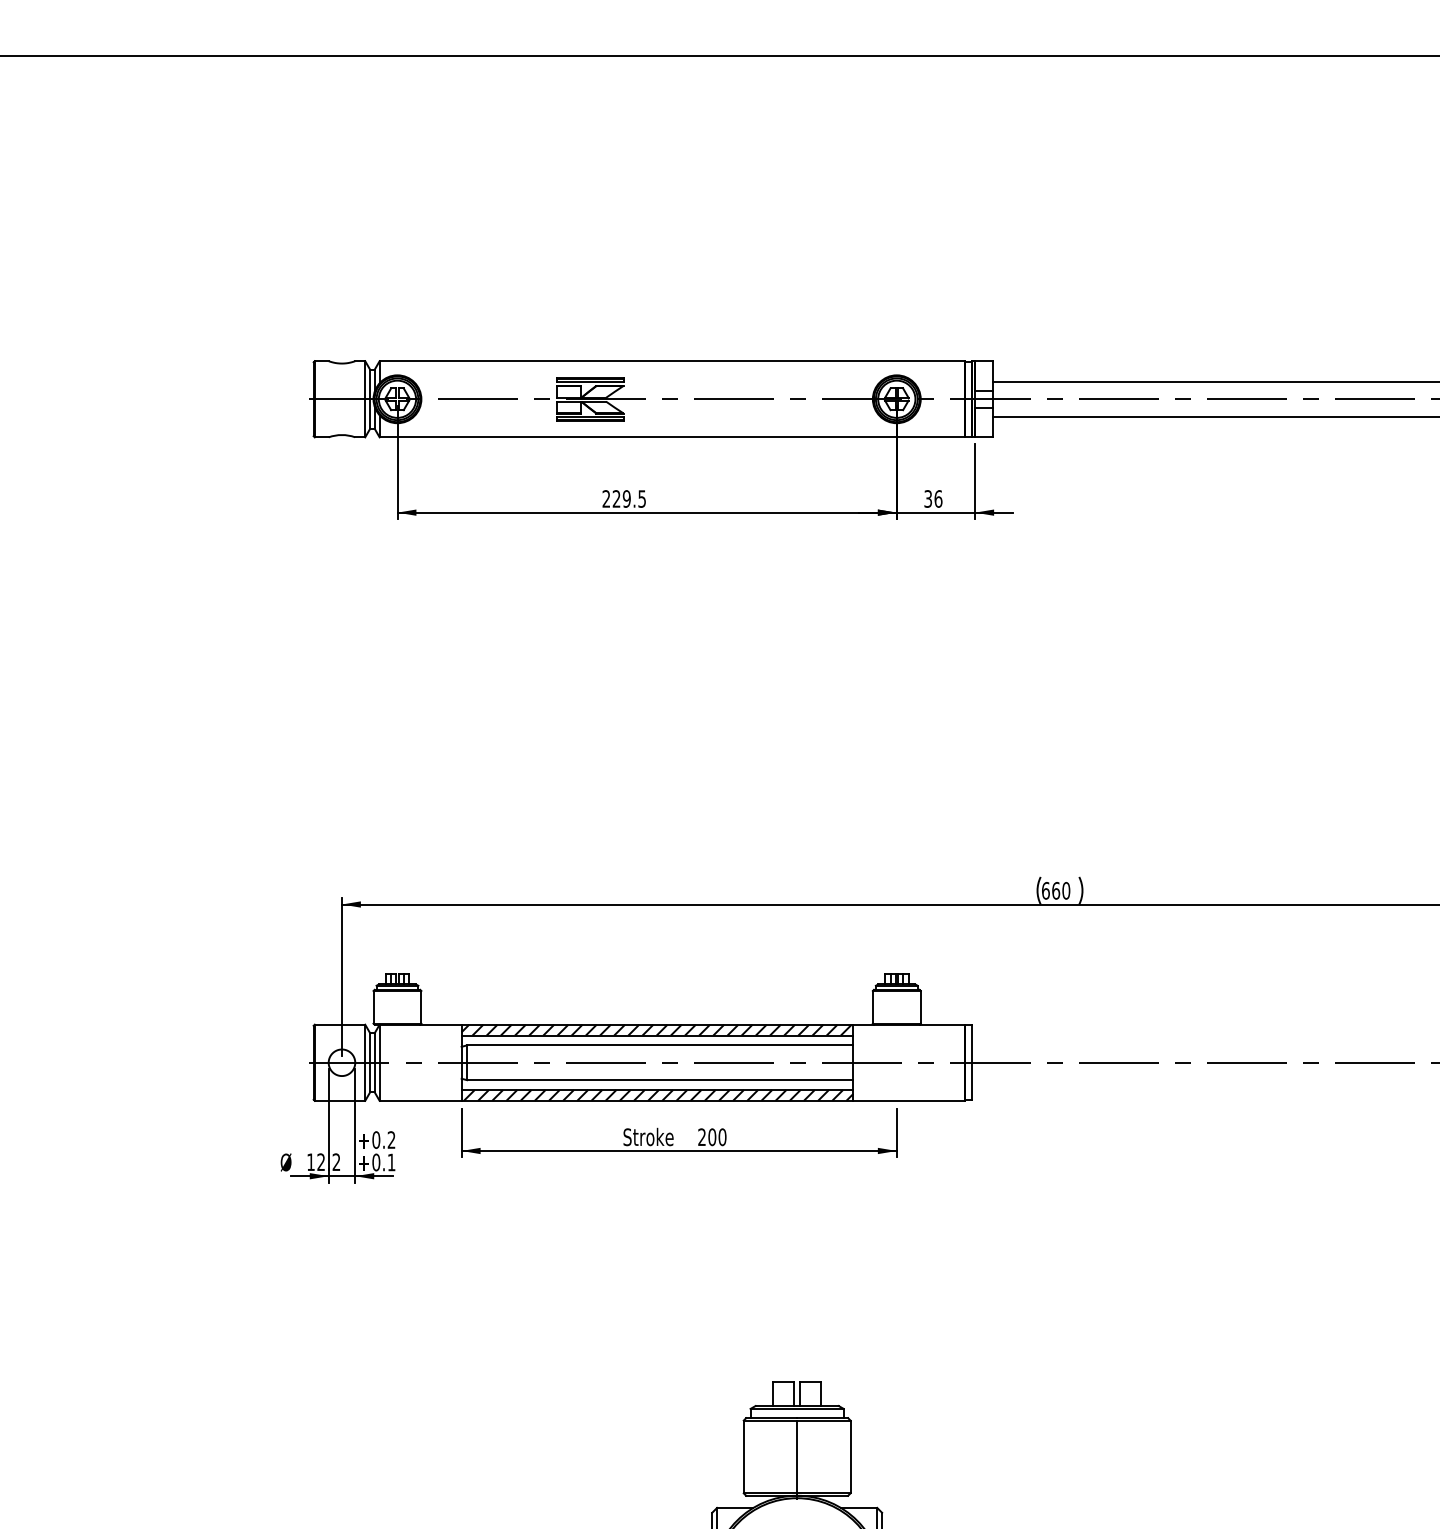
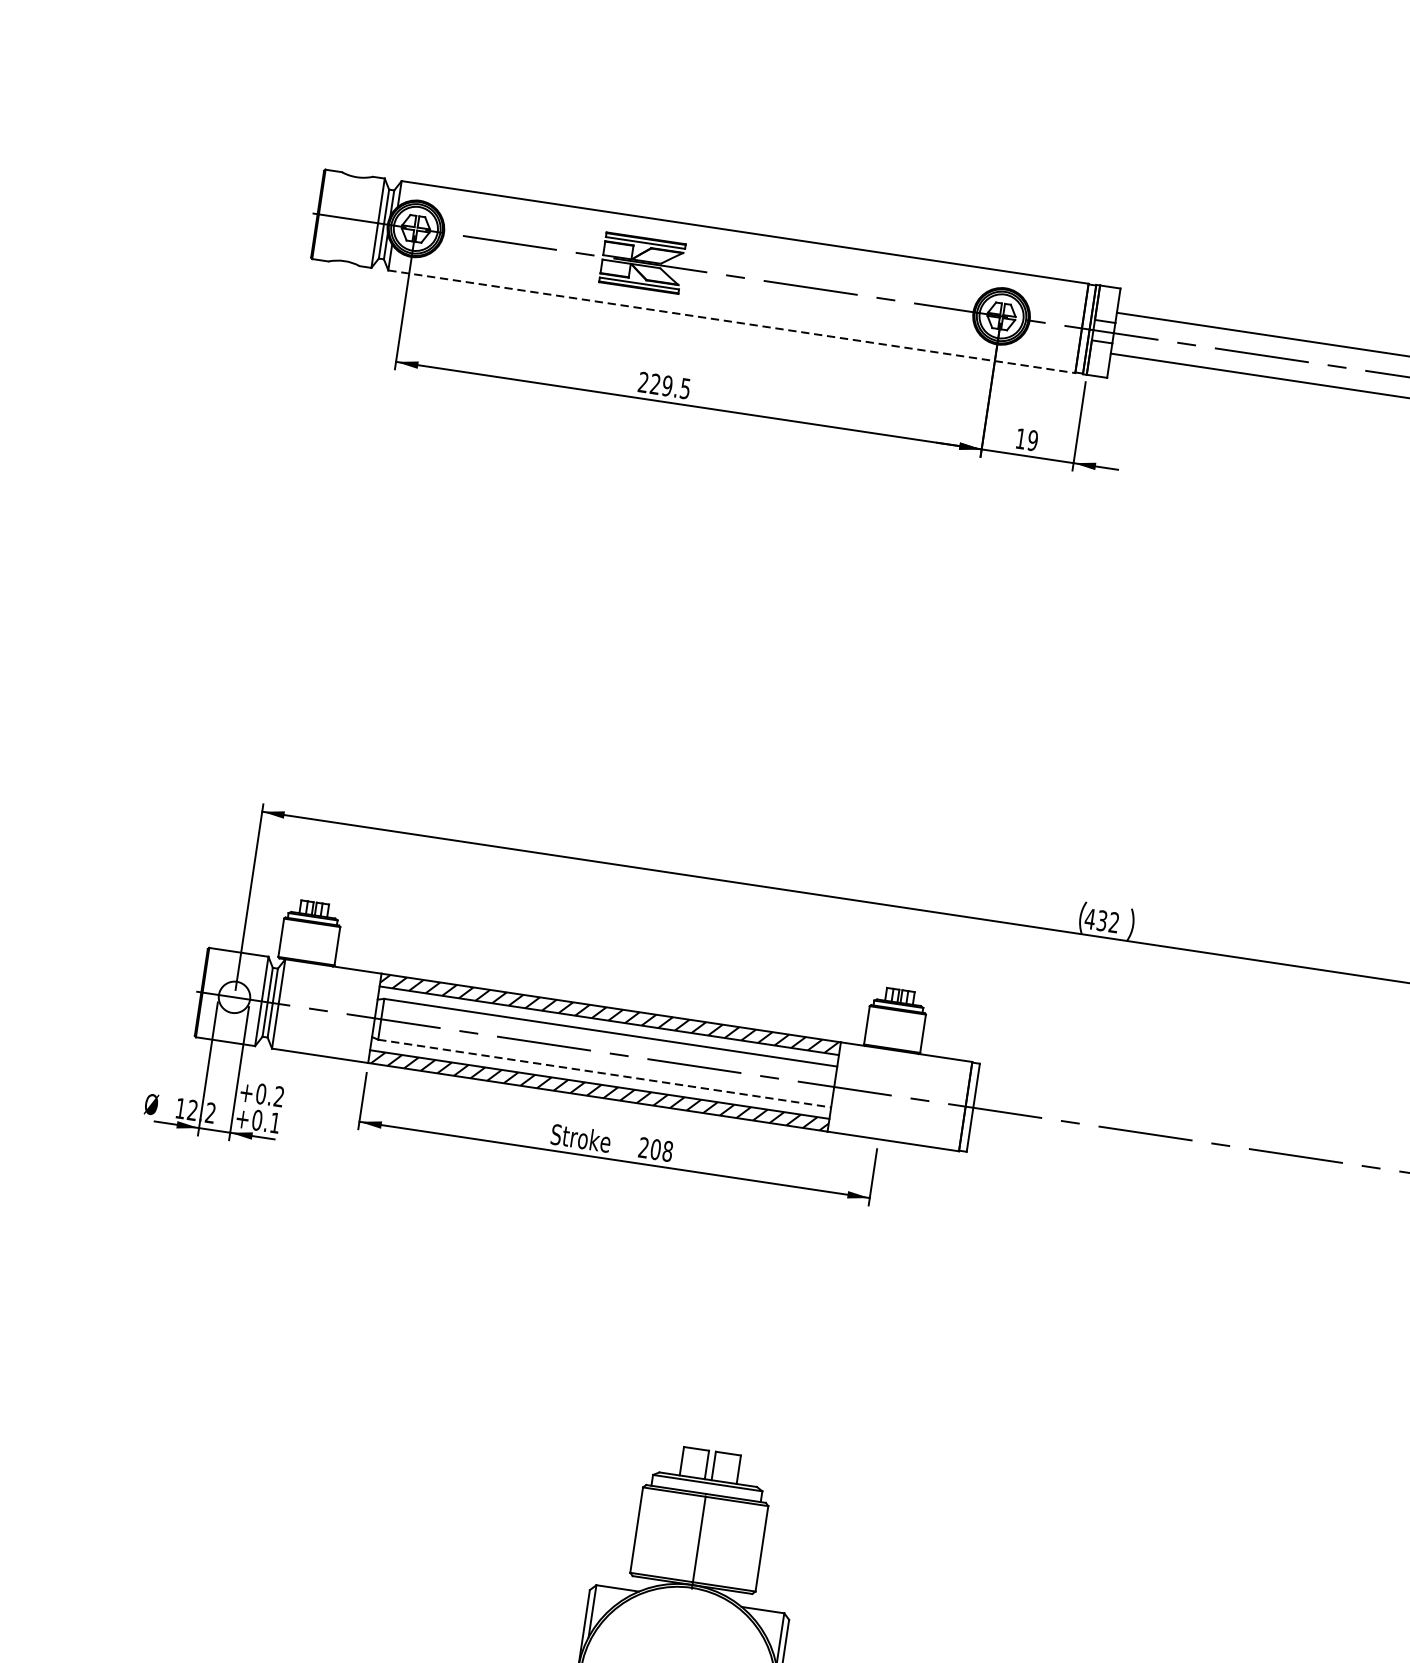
line: (672, 437) -> (731, 321), solid -> dashed
text: (933, 498) -> (1027, 439), 36 -> 19
text: (1055, 890) -> (1101, 920), 660 -> 432
line: (660, 1080) -> (604, 1073), solid -> dashed
text: (722, 1136) -> (667, 1150), 200 -> 208

